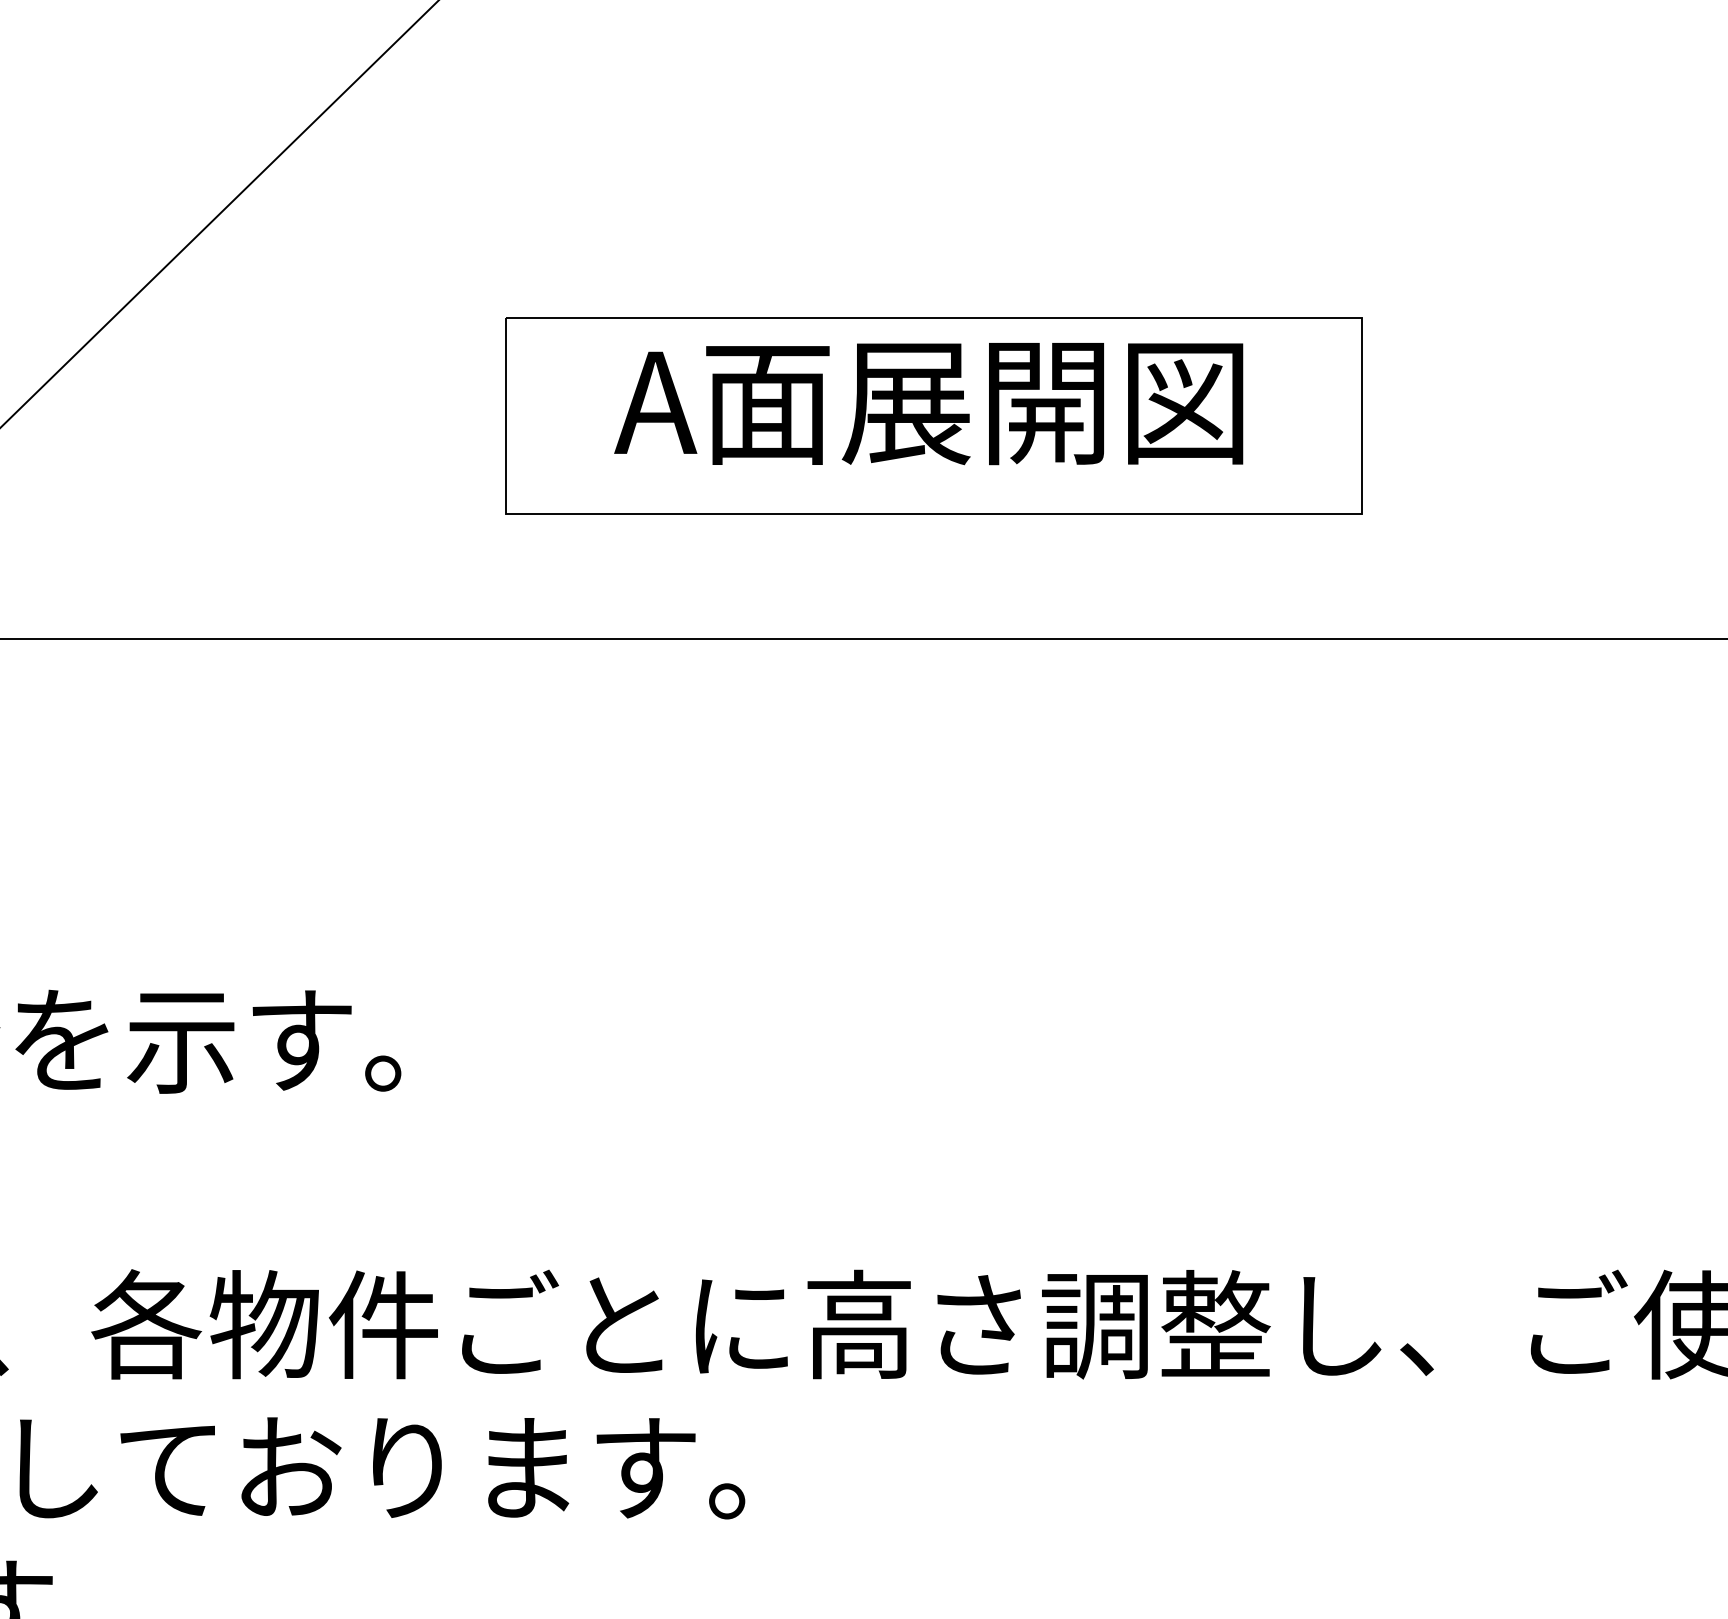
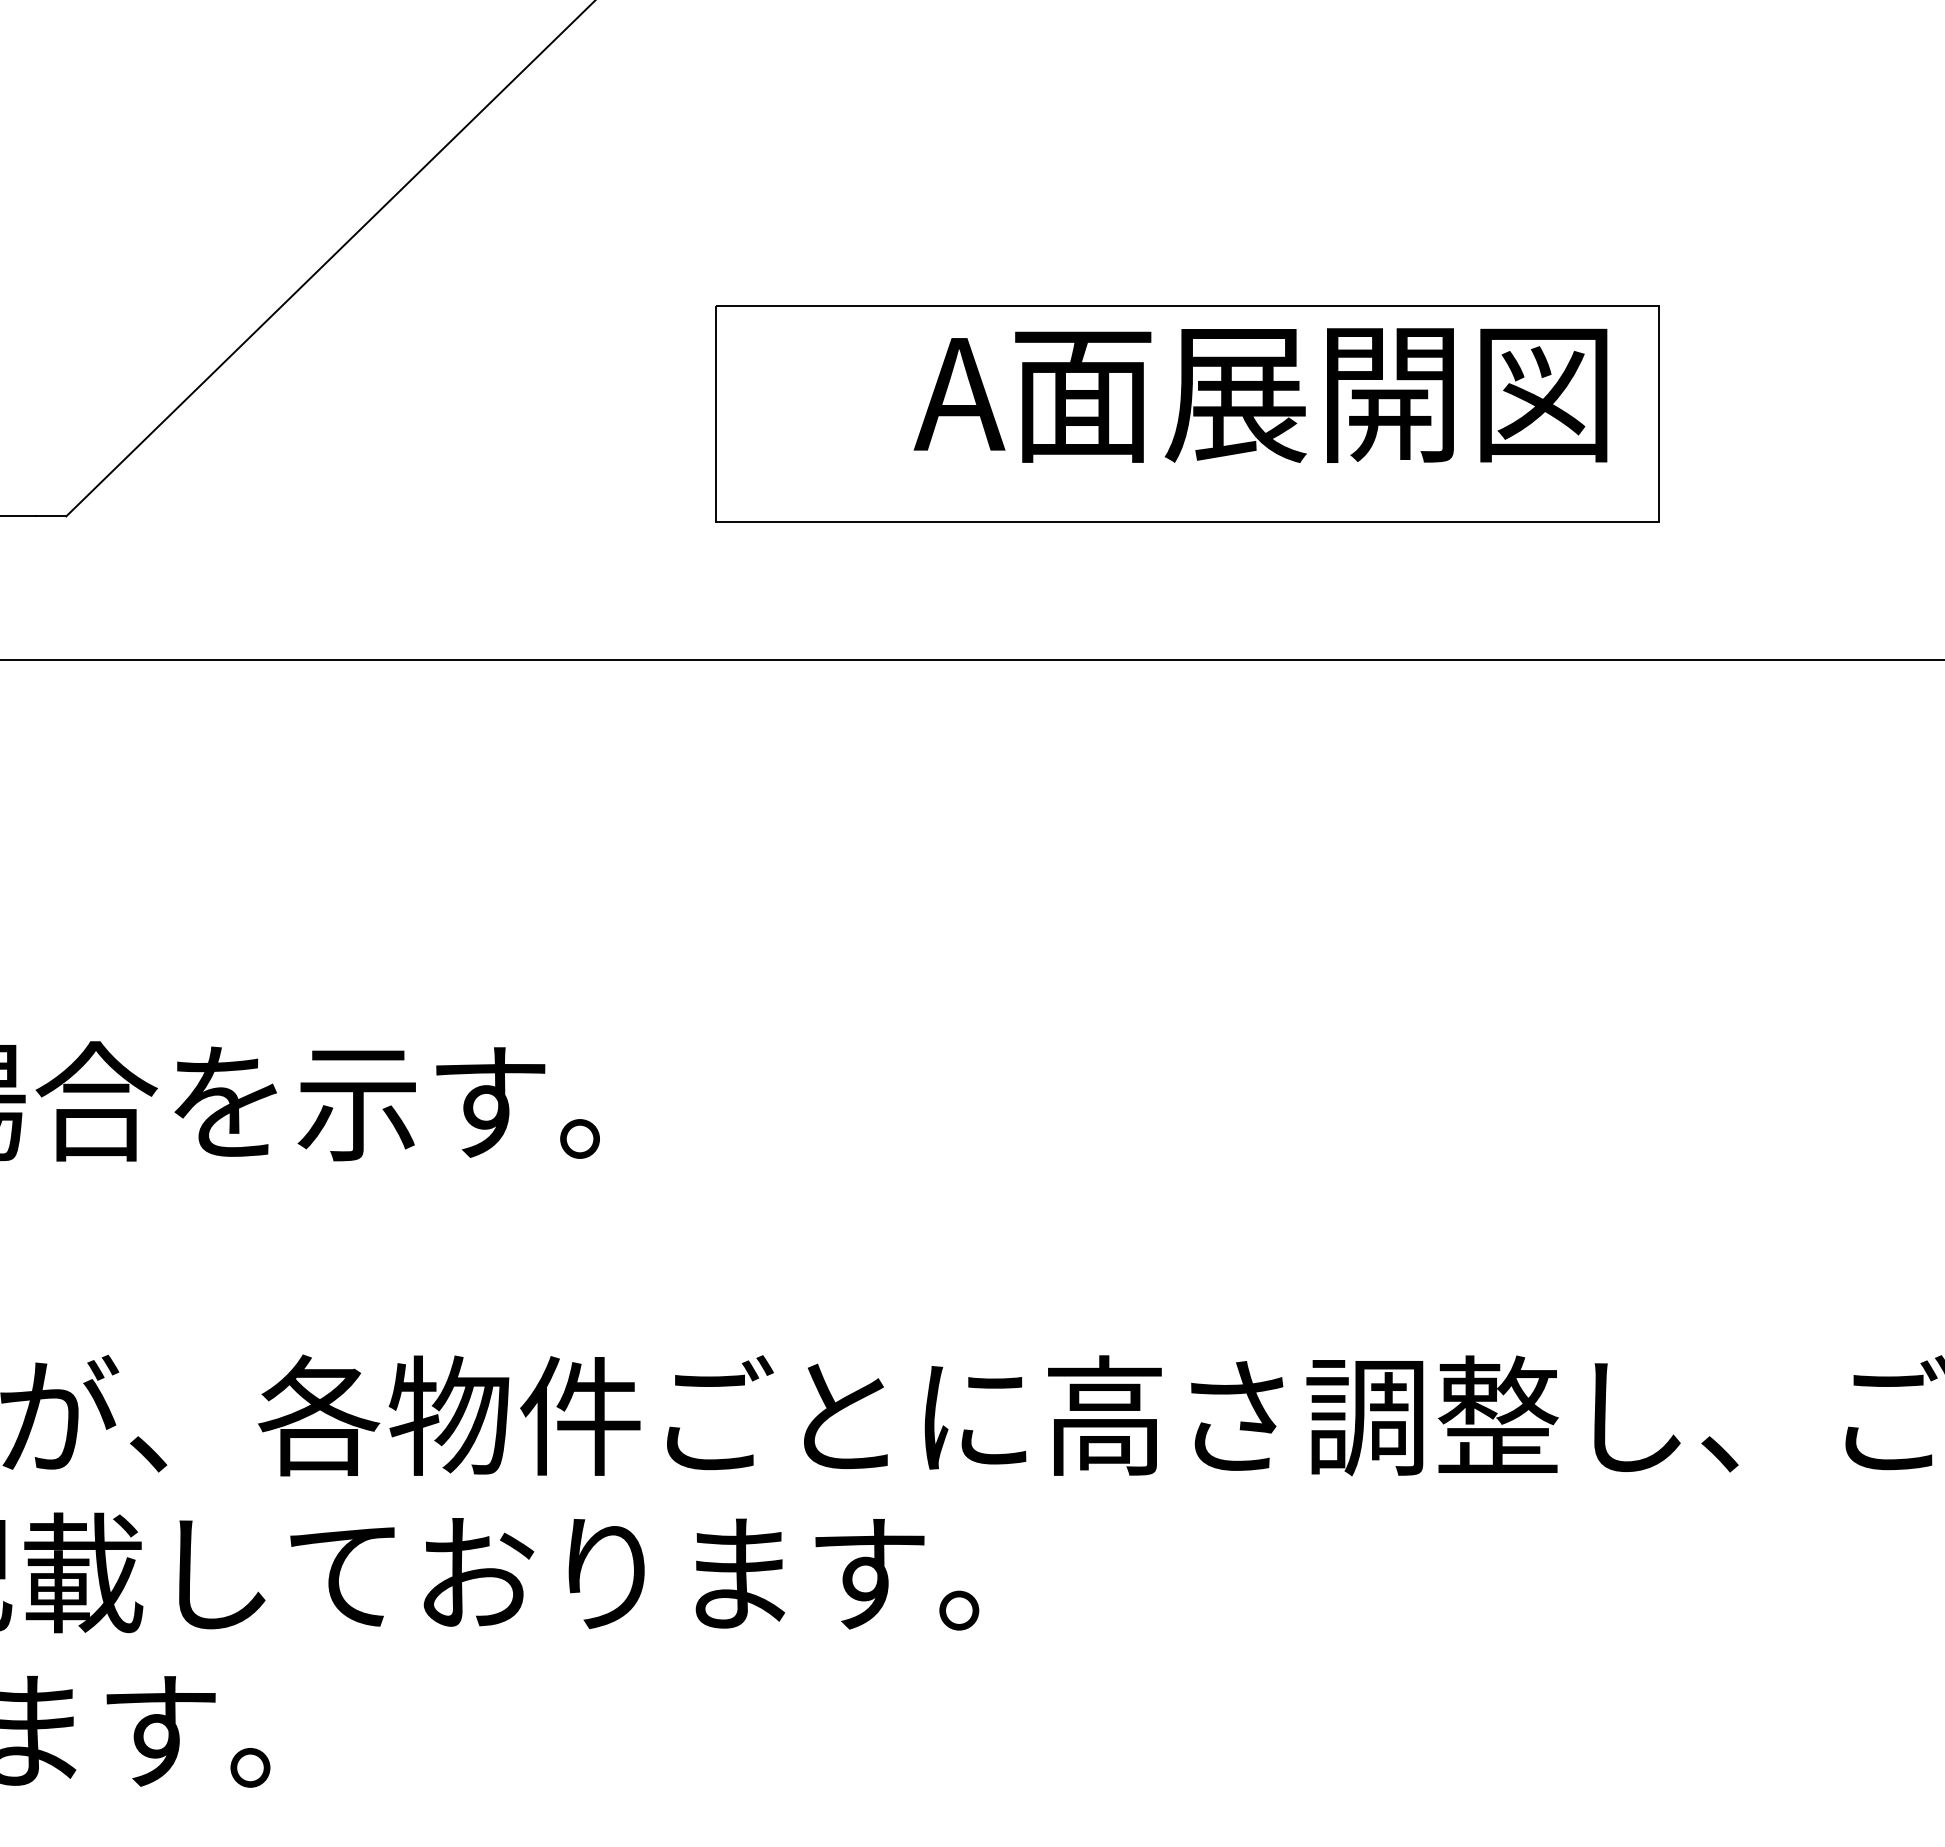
text: (928, 403) -> (1260, 395), moved

